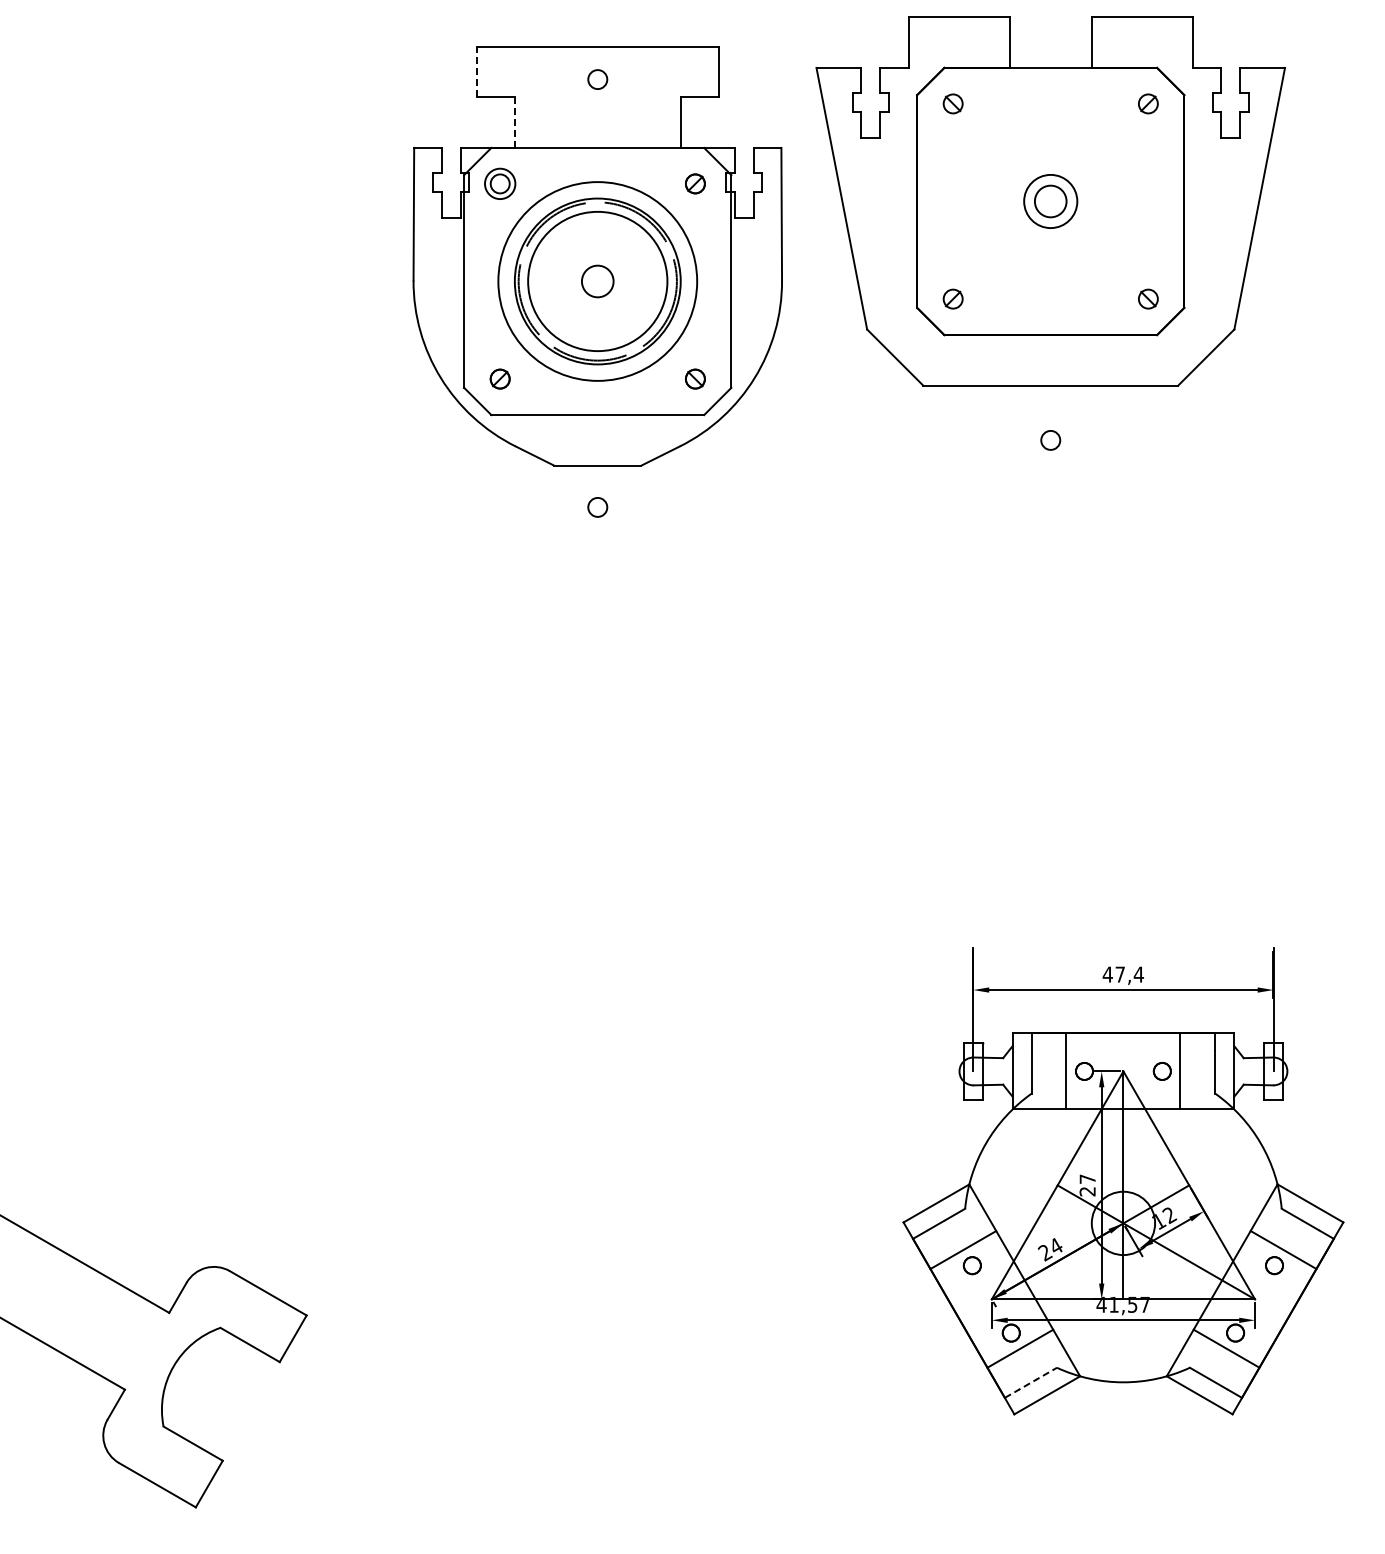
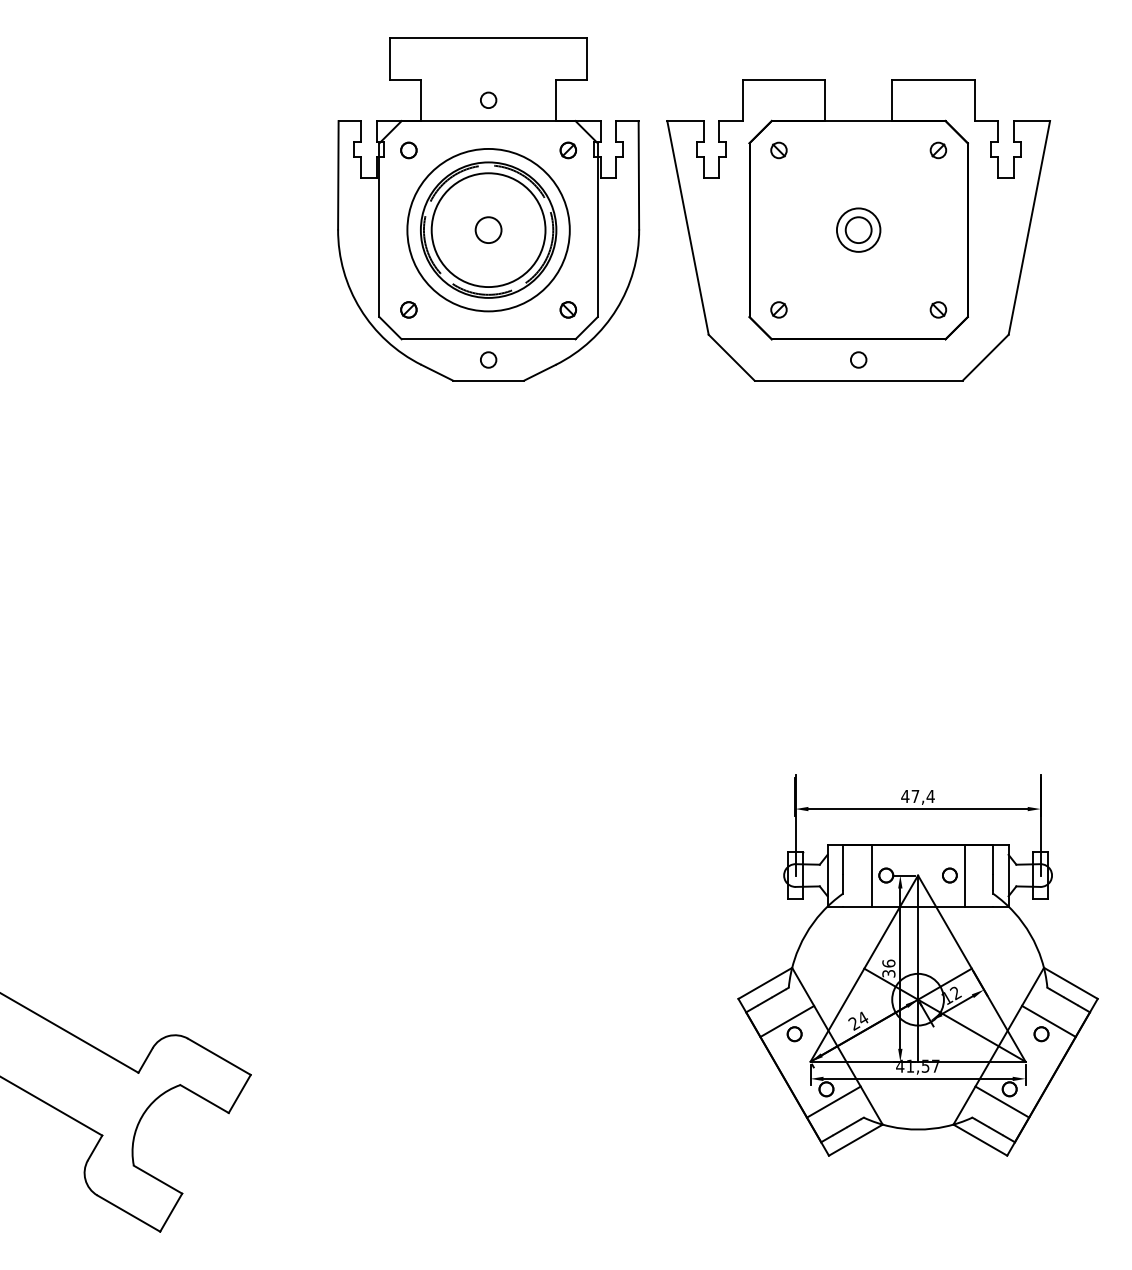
line: (476, 71) -> (389, 58), dashed -> solid
circle: (597, 79) -> (488, 100), moved
line: (514, 122) -> (420, 100), dashed -> solid
circle: (499, 183) -> (408, 150), size x0.62
part: (1050, 201) -> (858, 230), moved
circle: (597, 507) -> (488, 360), moved
text: (1087, 1185) -> (888, 968), 27 -> 36
line: (1031, 1382) -> (842, 1129), dashed -> solid

